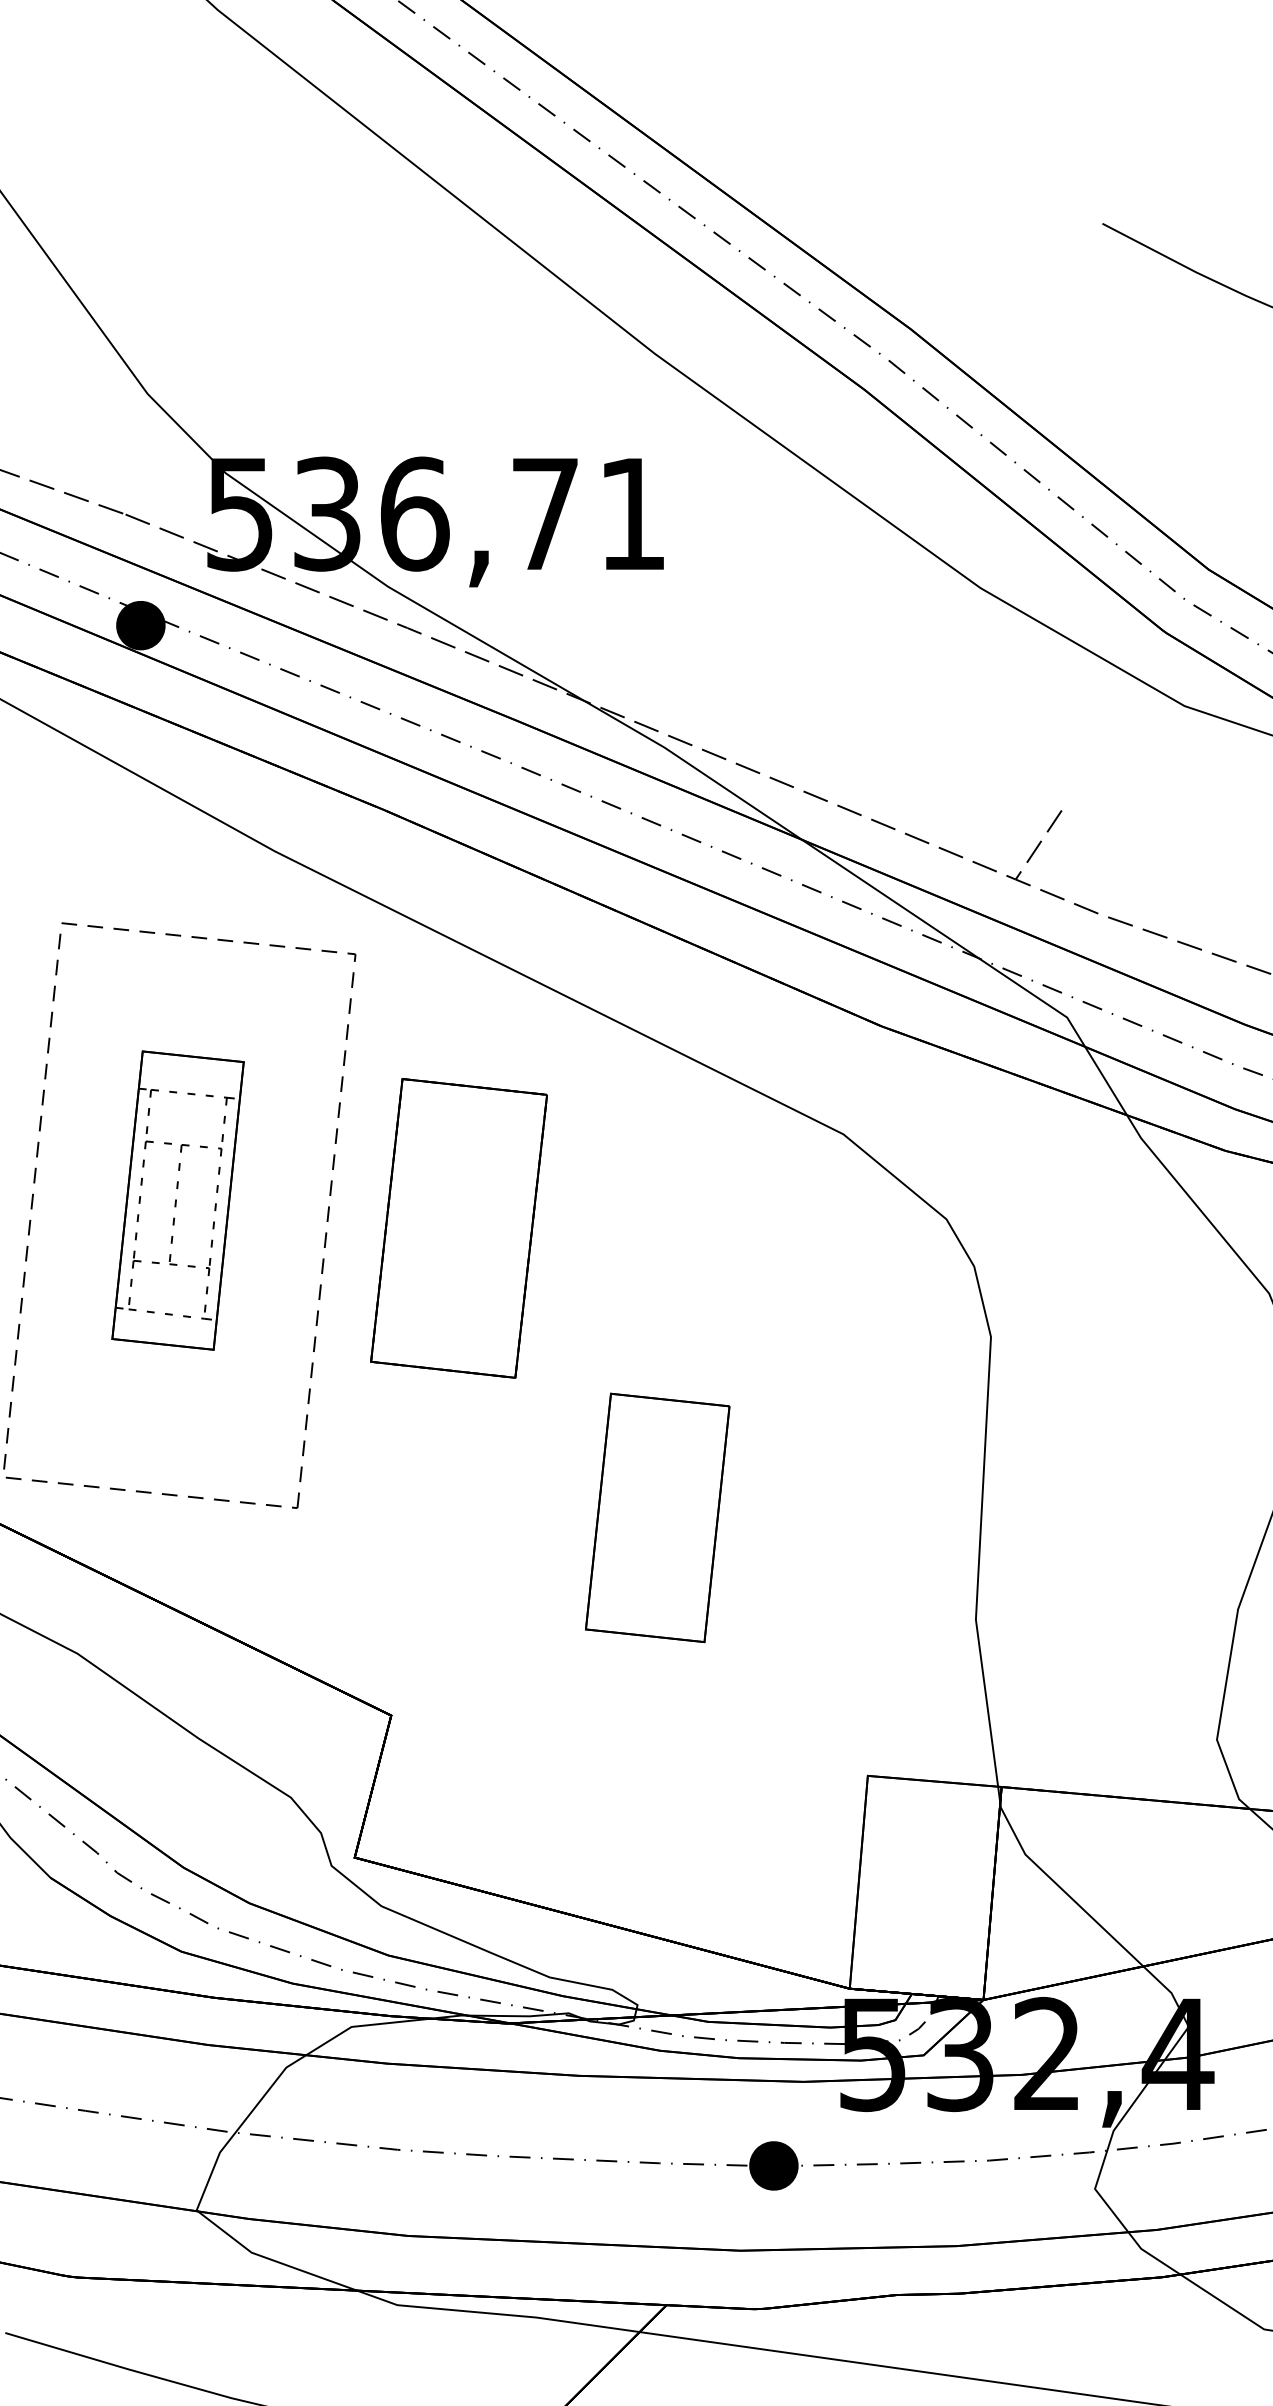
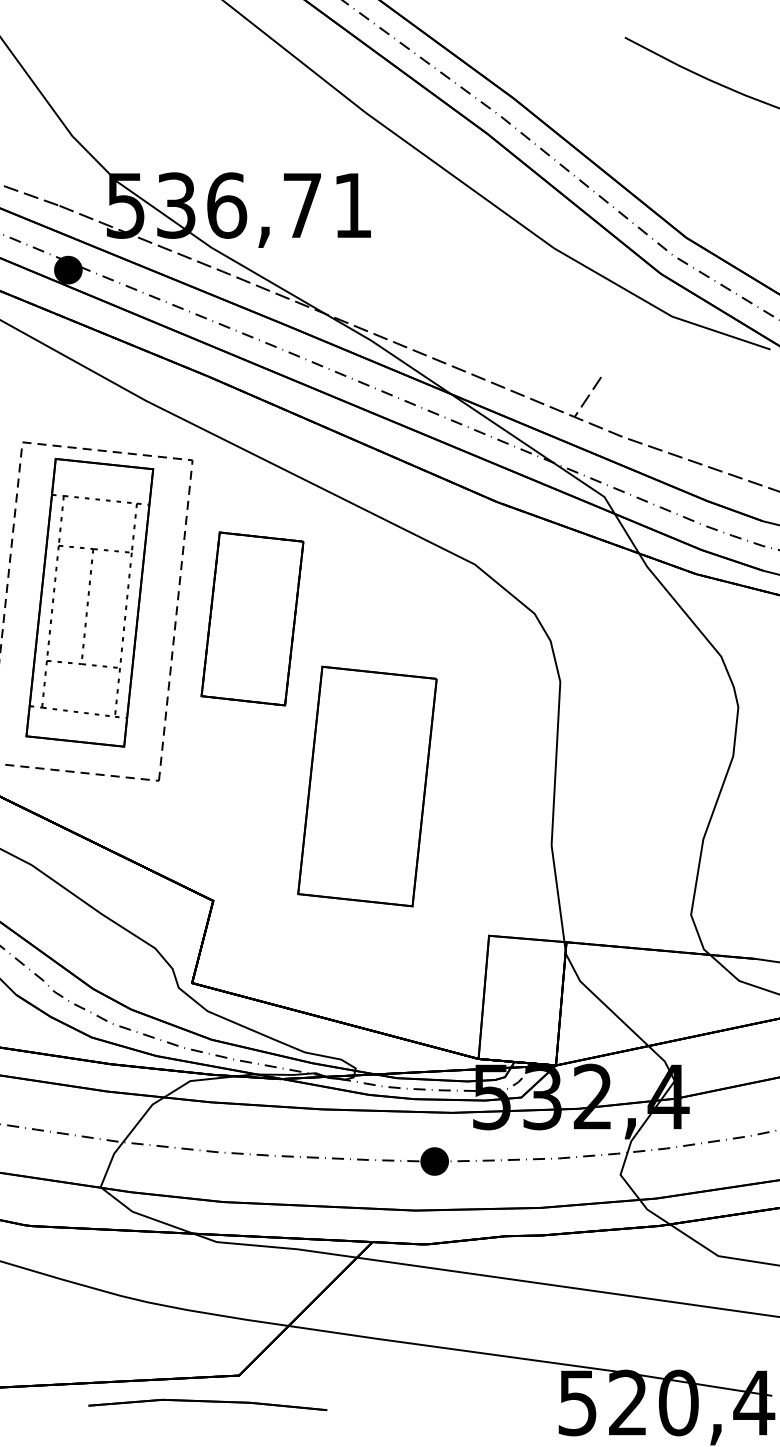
part: (177, 1199) -> (89, 602), size x1.67
part: (657, 1517) -> (367, 786), size x1.67

